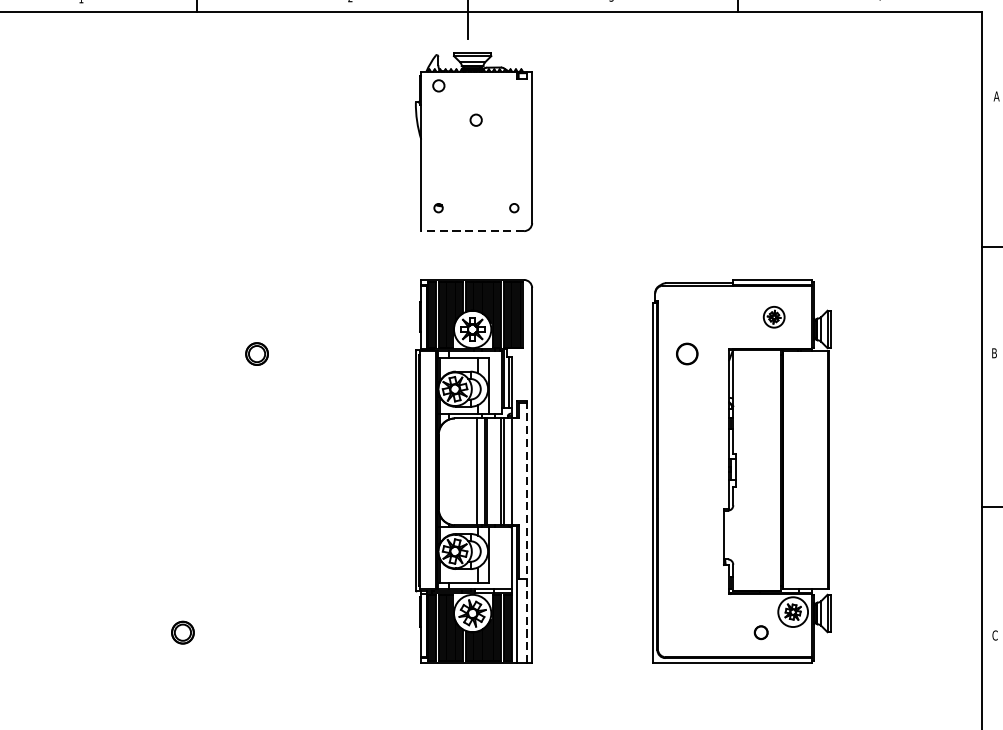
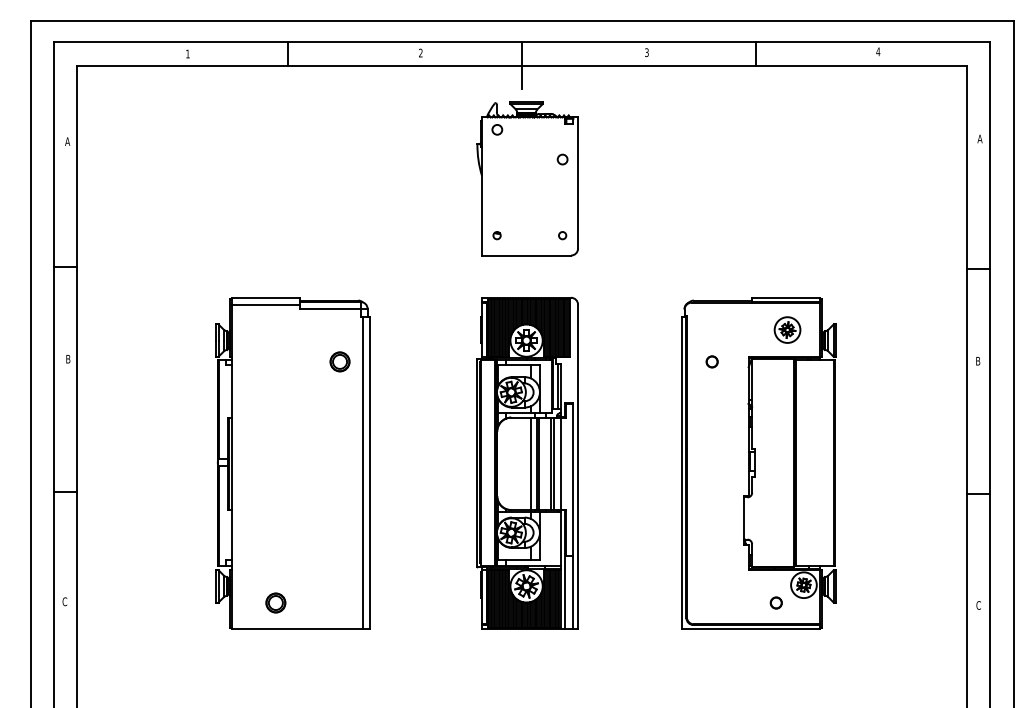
circle: (476, 120) -> (562, 159), moved
line: (472, 231) -> (526, 255), dashed -> solid
part: (774, 316) -> (787, 329), size x1.43
circle: (686, 353) -> (711, 361), size x0.62
part: (202, 471) -> (292, 463), added
line: (526, 531) -> (573, 515), dashed -> solid

